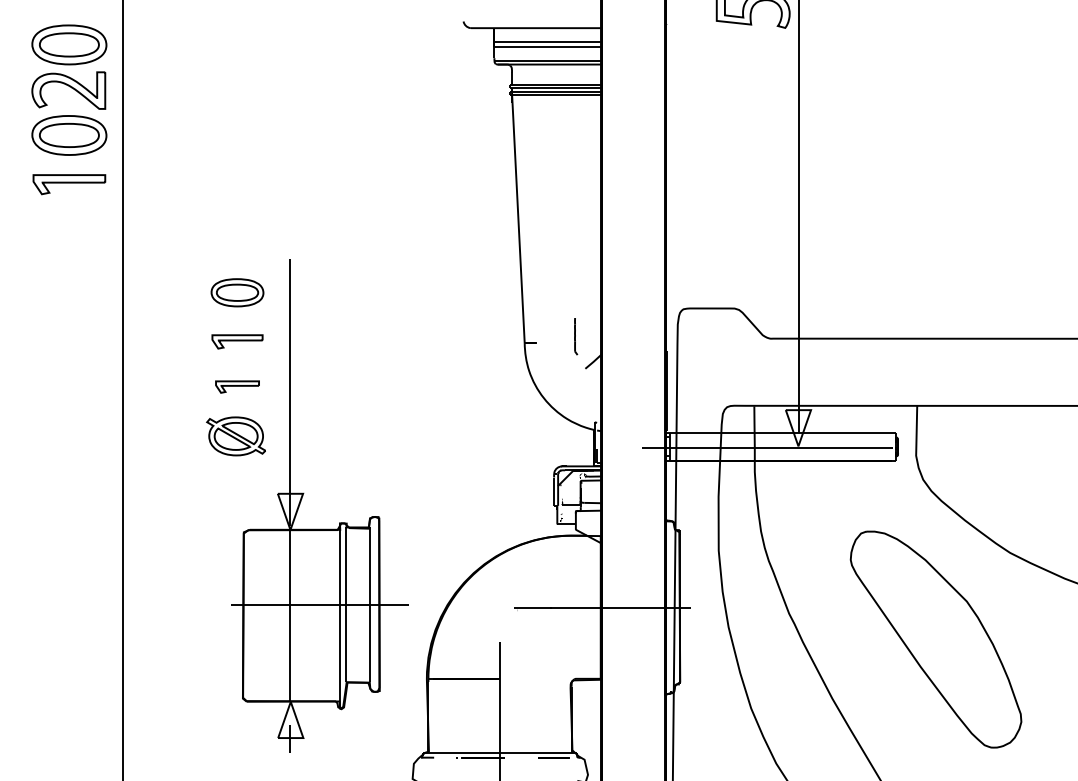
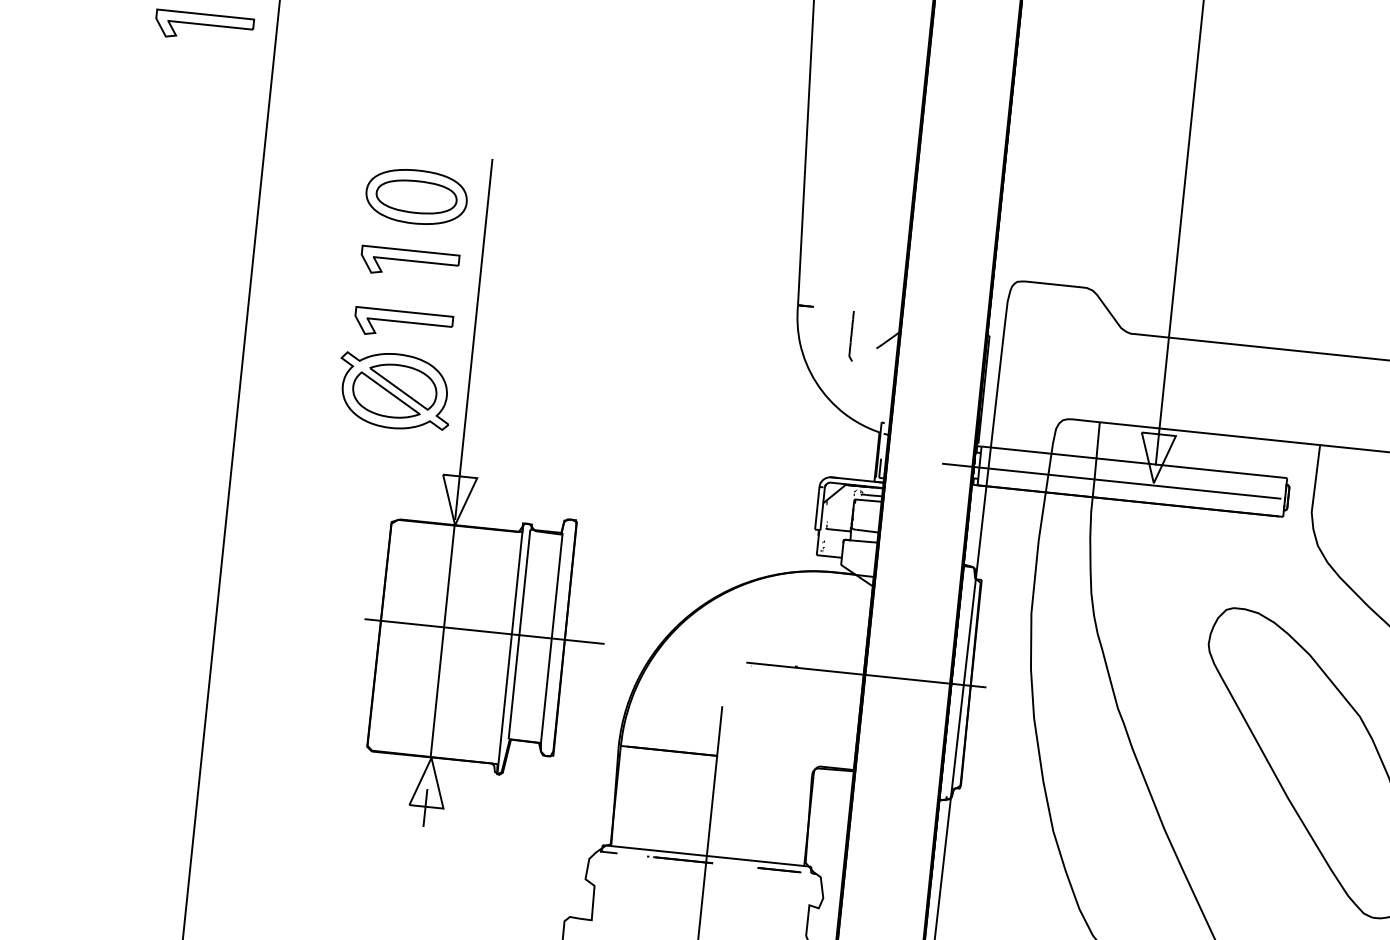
part: (237, 292) -> (416, 196), size x1.43
part: (576, 336) -> (853, 336), moved
part: (237, 341) -> (409, 263), size x1.43
part: (237, 386) -> (403, 323), size x1.67
part: (235, 436) -> (393, 391), size x1.43

